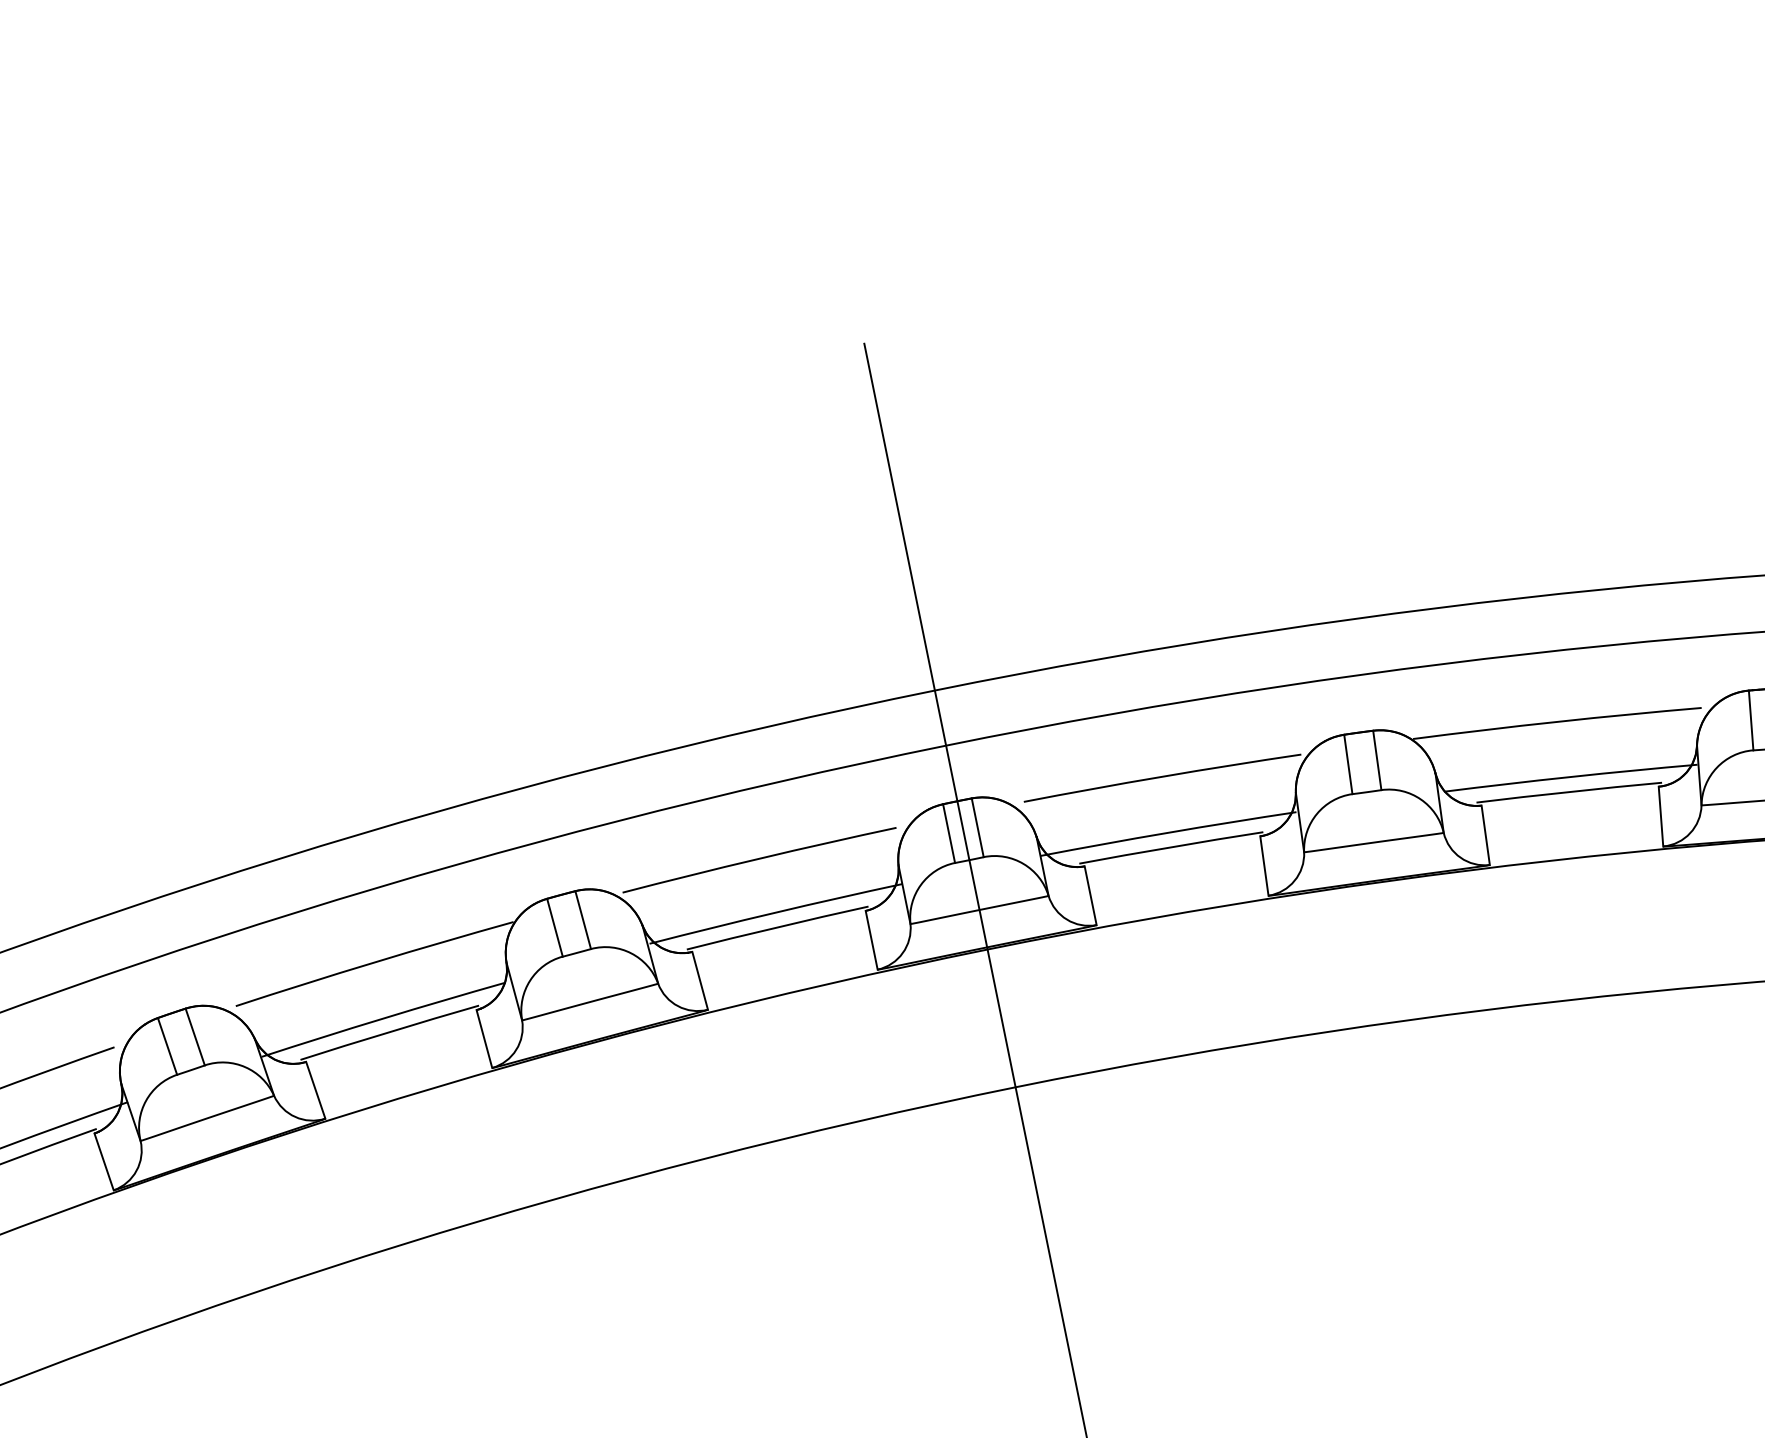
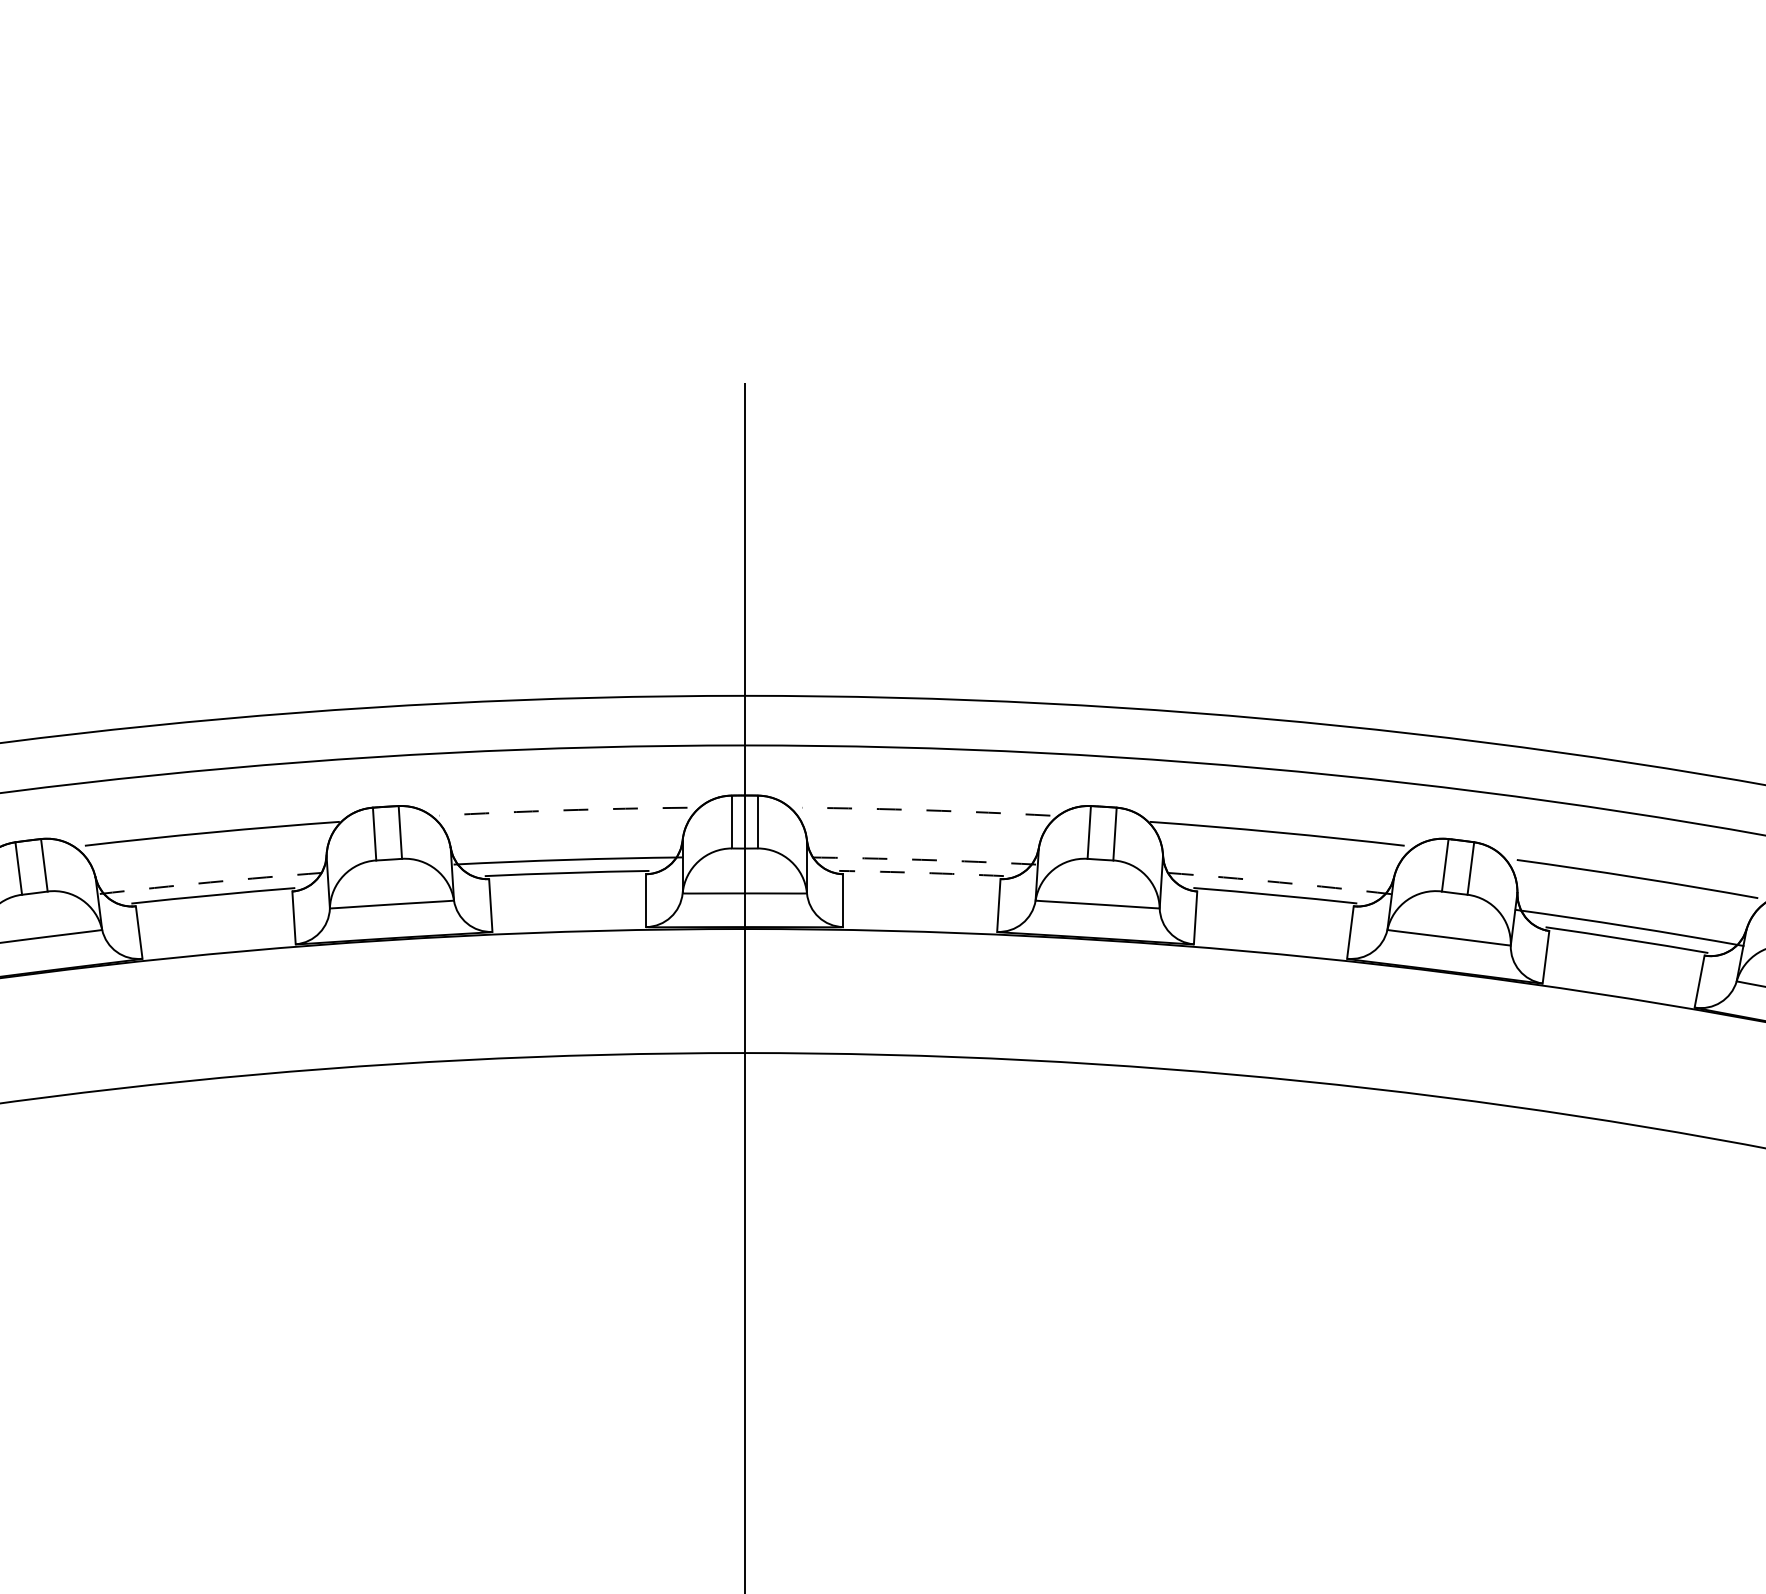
arc: (1162, 776) -> (926, 810), solid -> dashed
arc: (1570, 777) -> (1279, 882), solid -> dashed
arc: (1168, 832) -> (921, 859), solid -> dashed
arc: (1171, 846) -> (921, 872), solid -> dashed
arc: (759, 858) -> (563, 810), solid -> dashed
arc: (383, 1018) -> (210, 882), solid -> dashed

